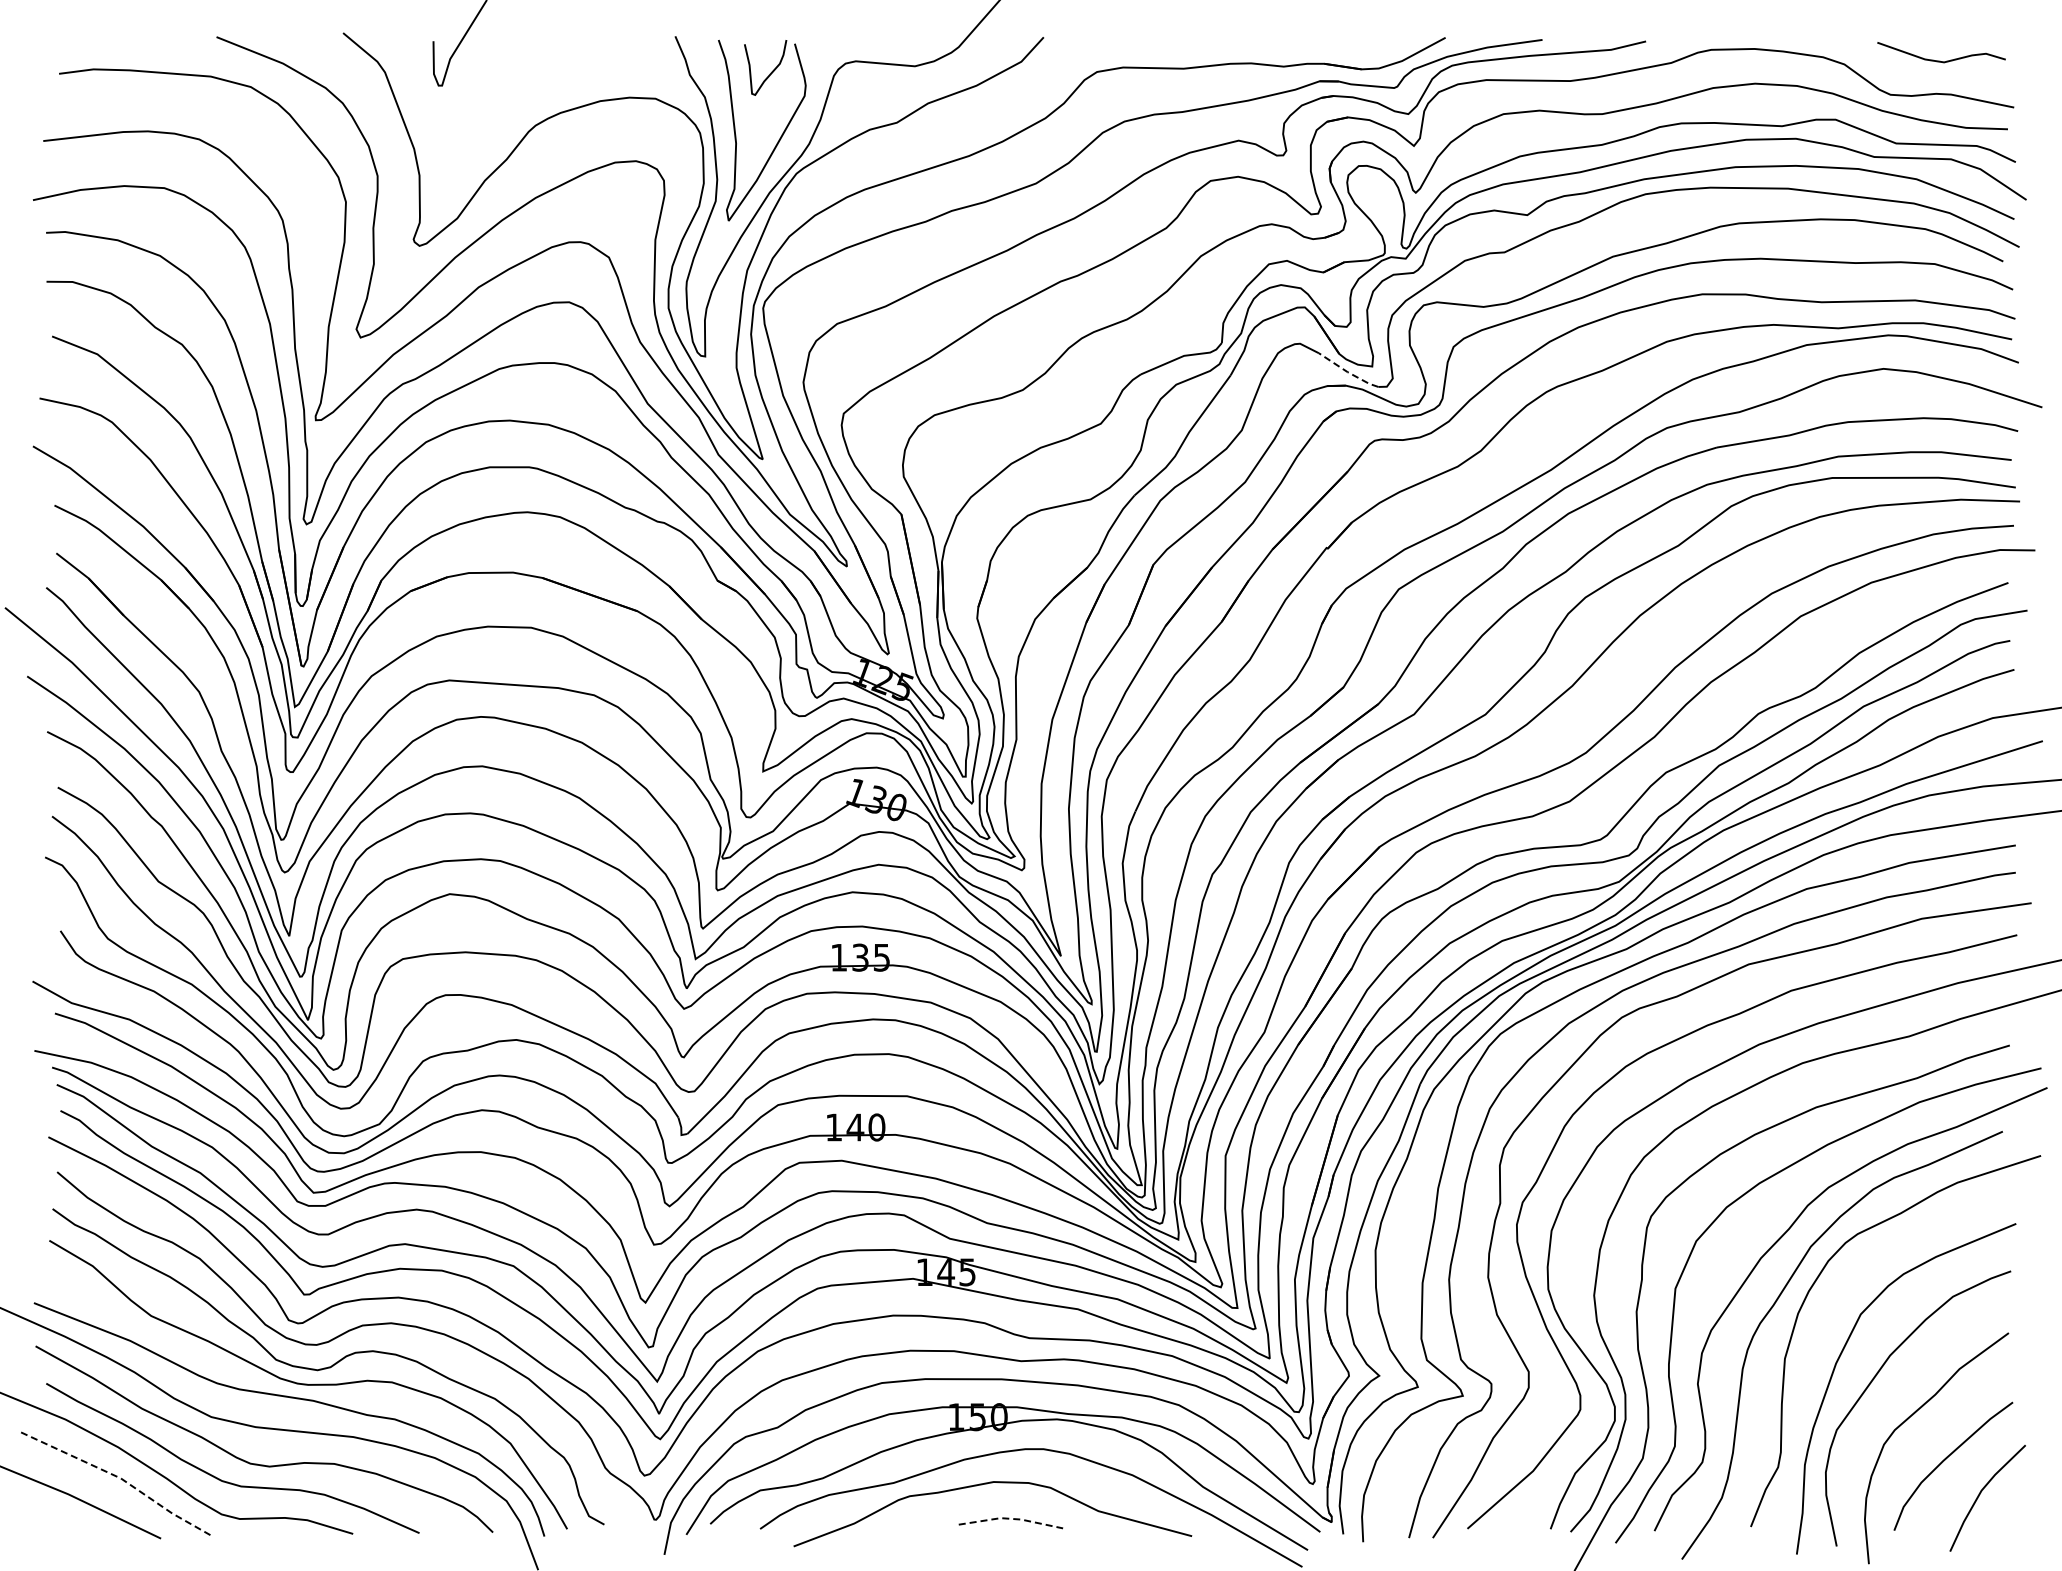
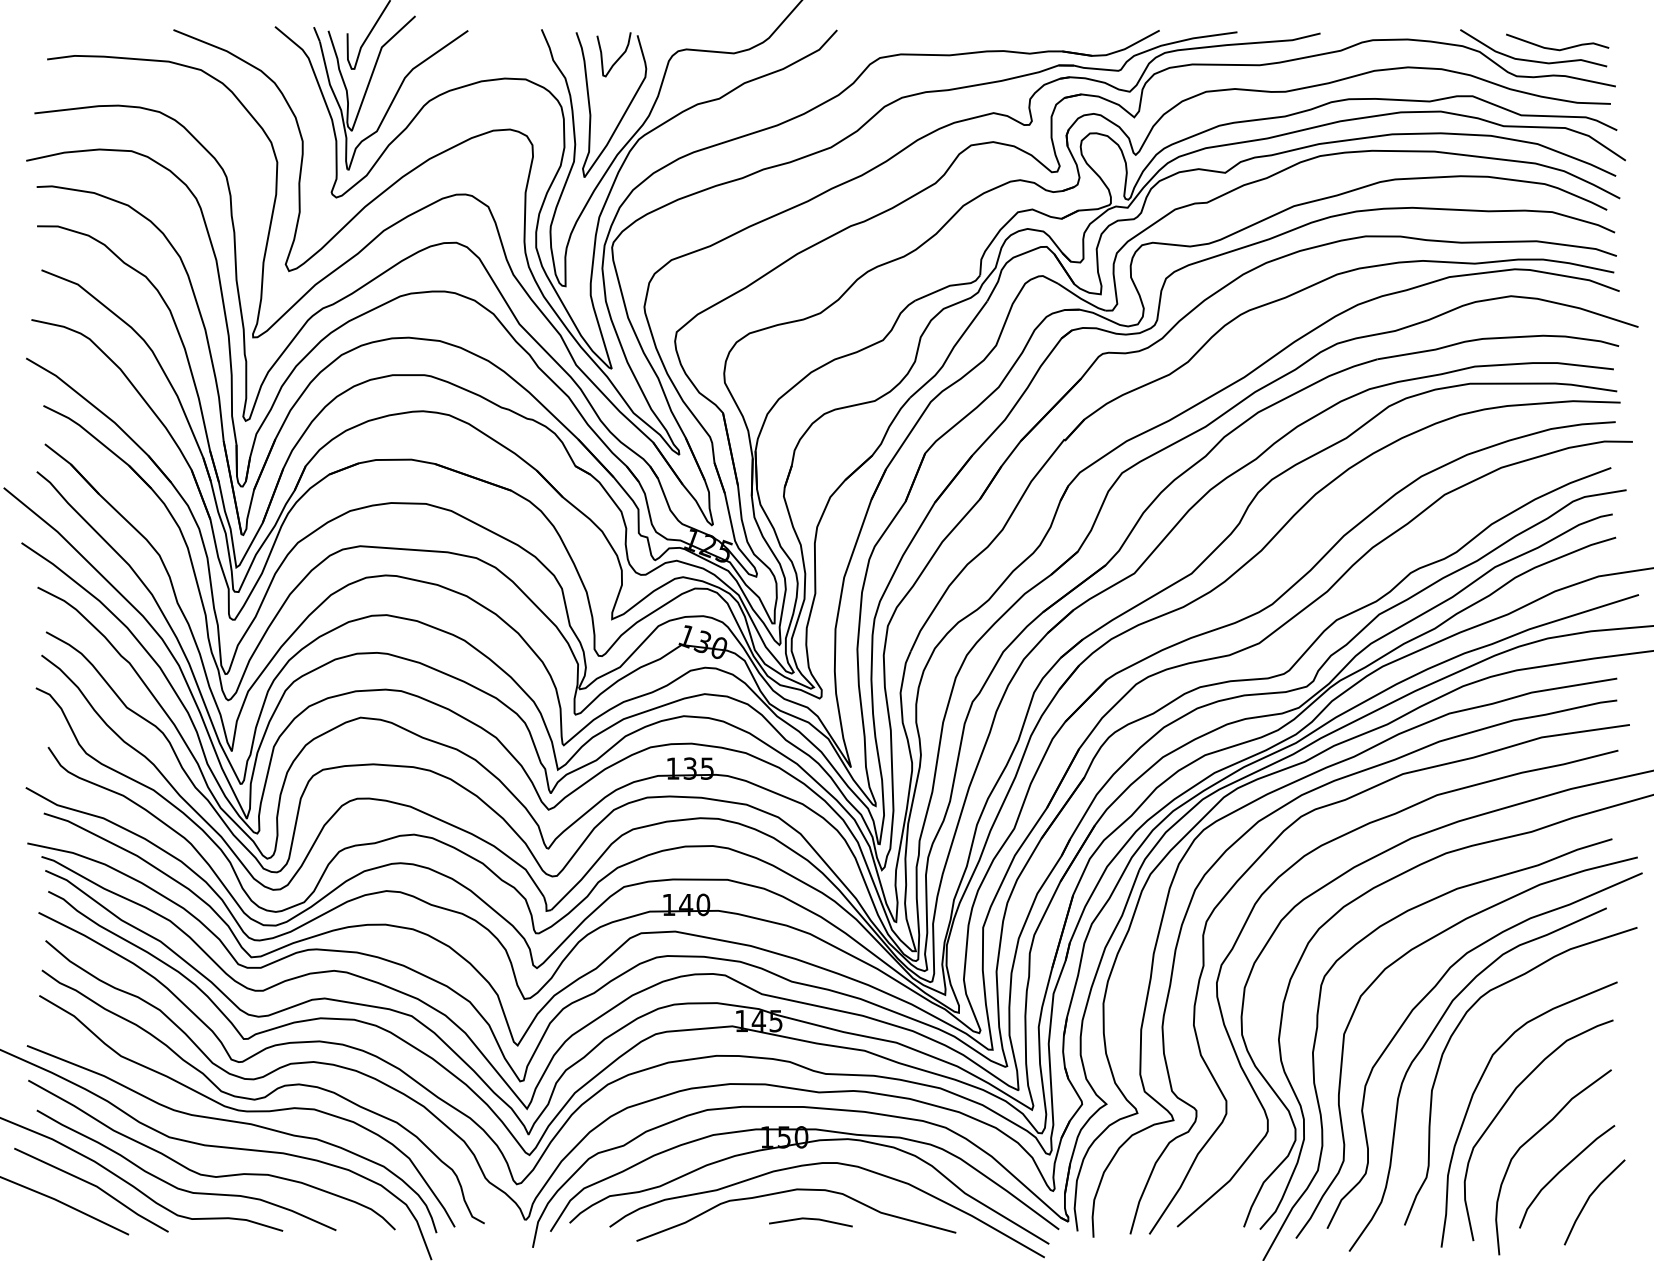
curve: (1908, 74) -> (1531, 59), added
part: (487, 115) -> (390, 92), added
line: (1347, 372) -> (1080, 299), dashed -> solid
line: (118, 1477) -> (94, 1185), dashed -> solid
line: (1011, 1518) -> (811, 1218), dashed -> solid

